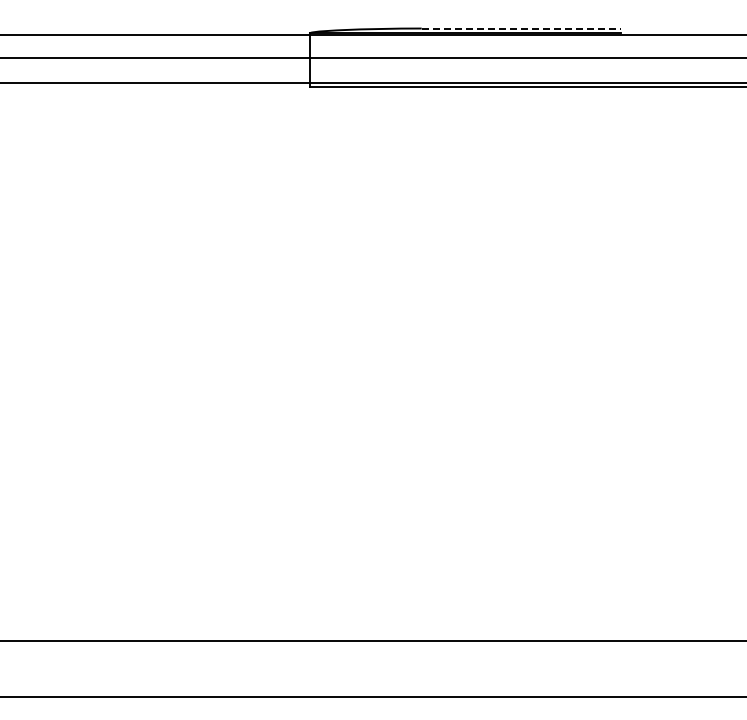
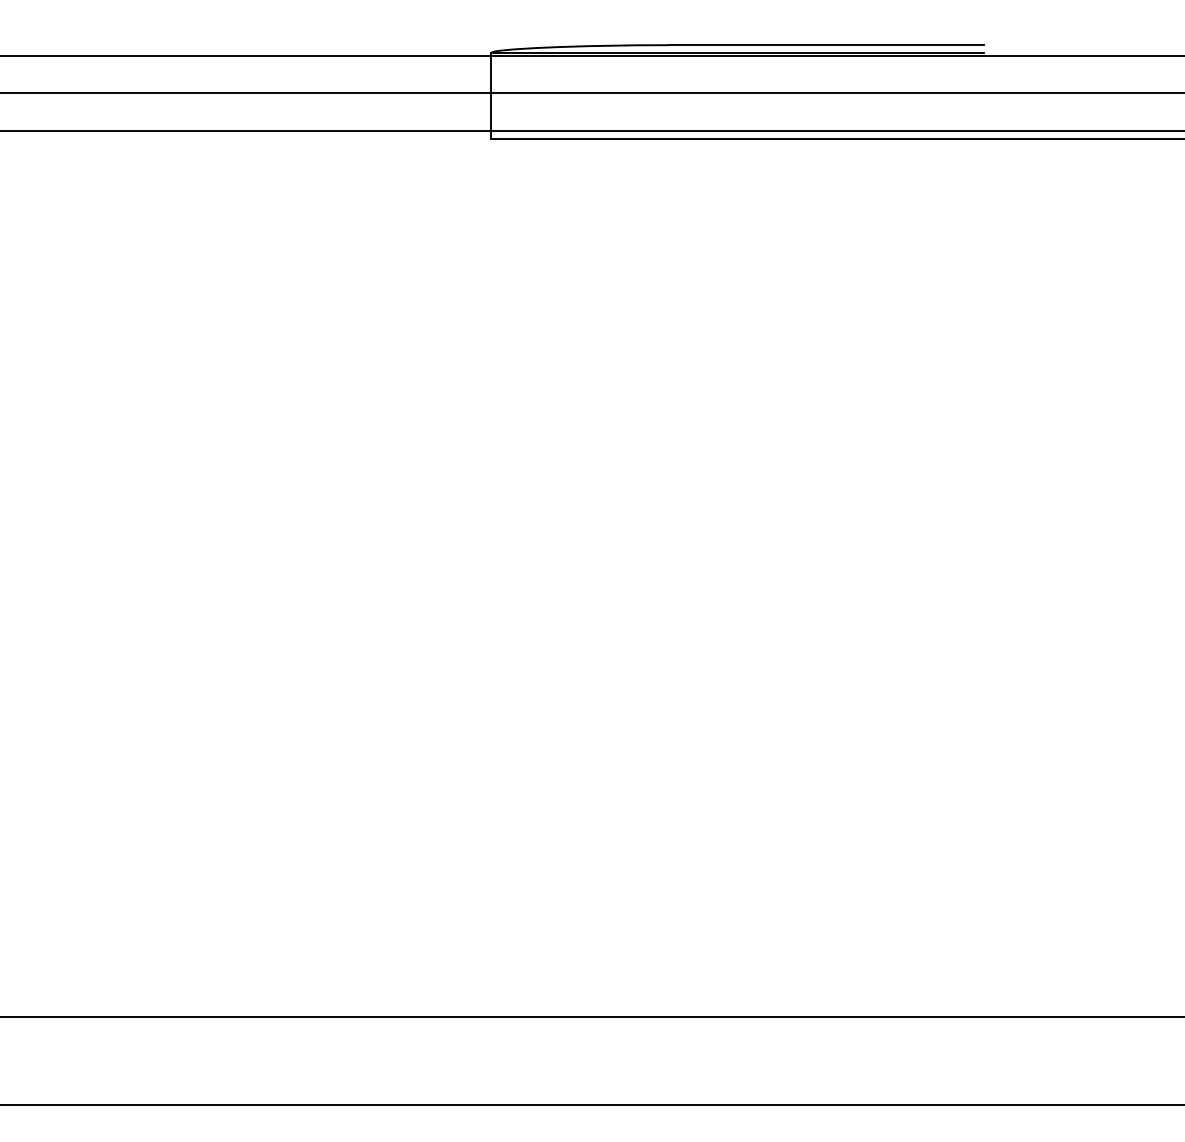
line: (521, 28) -> (827, 45), dashed -> solid

